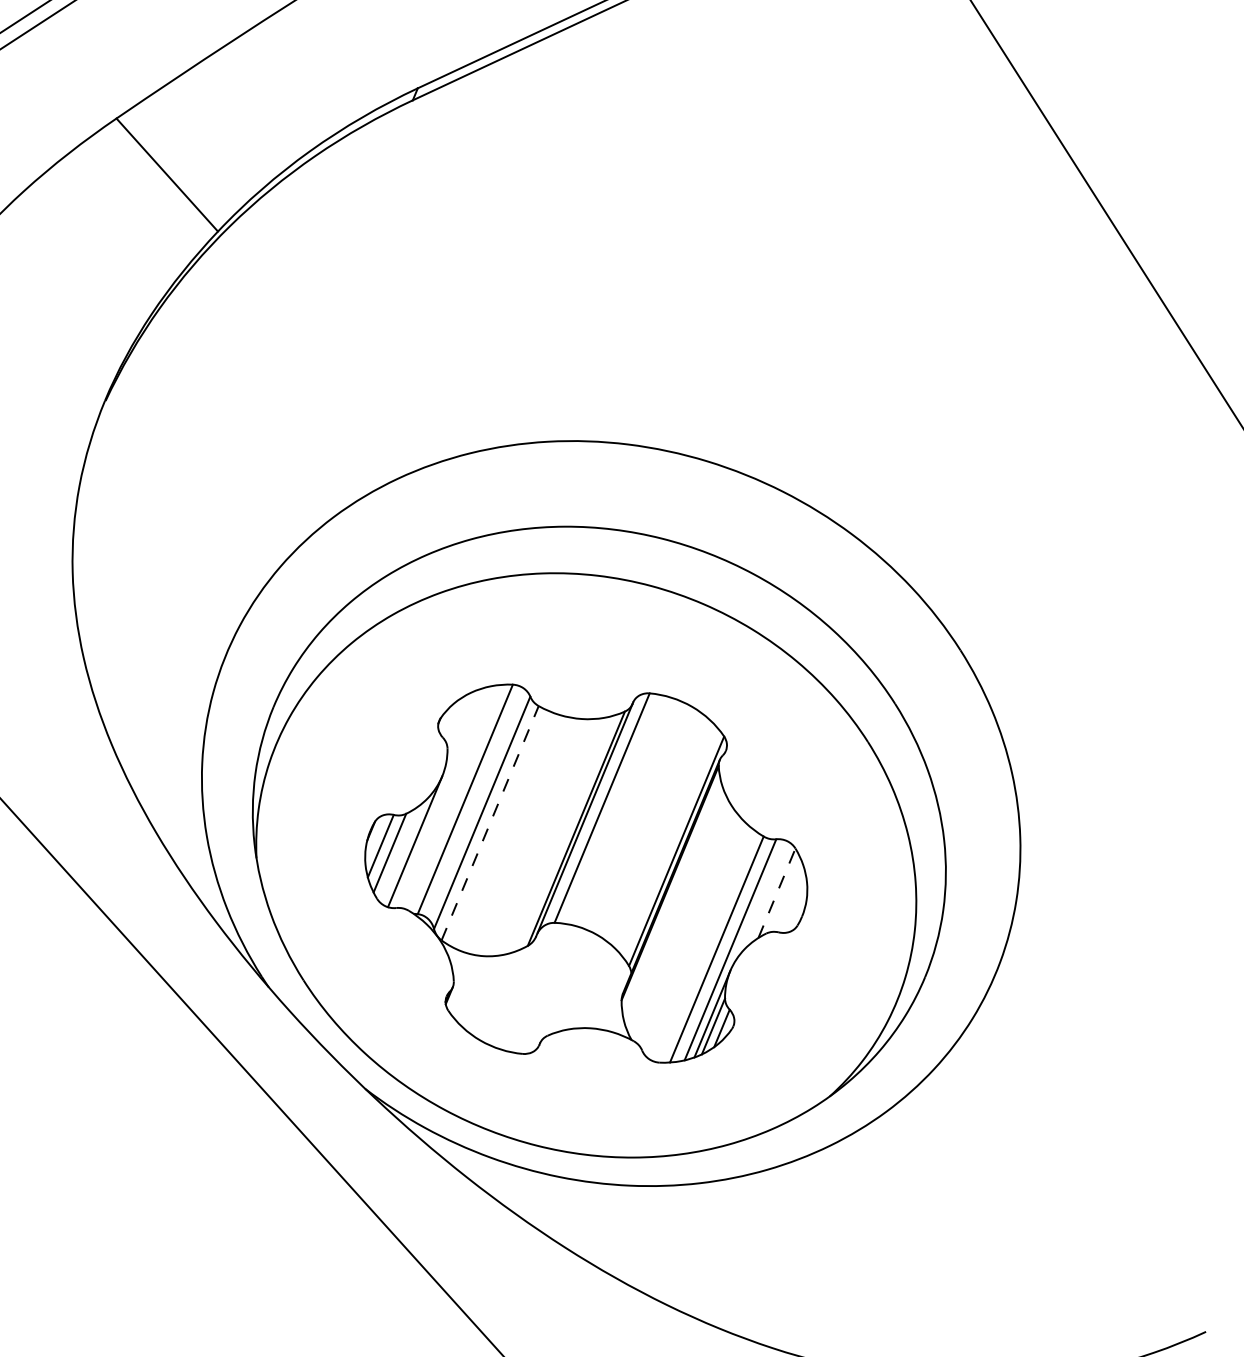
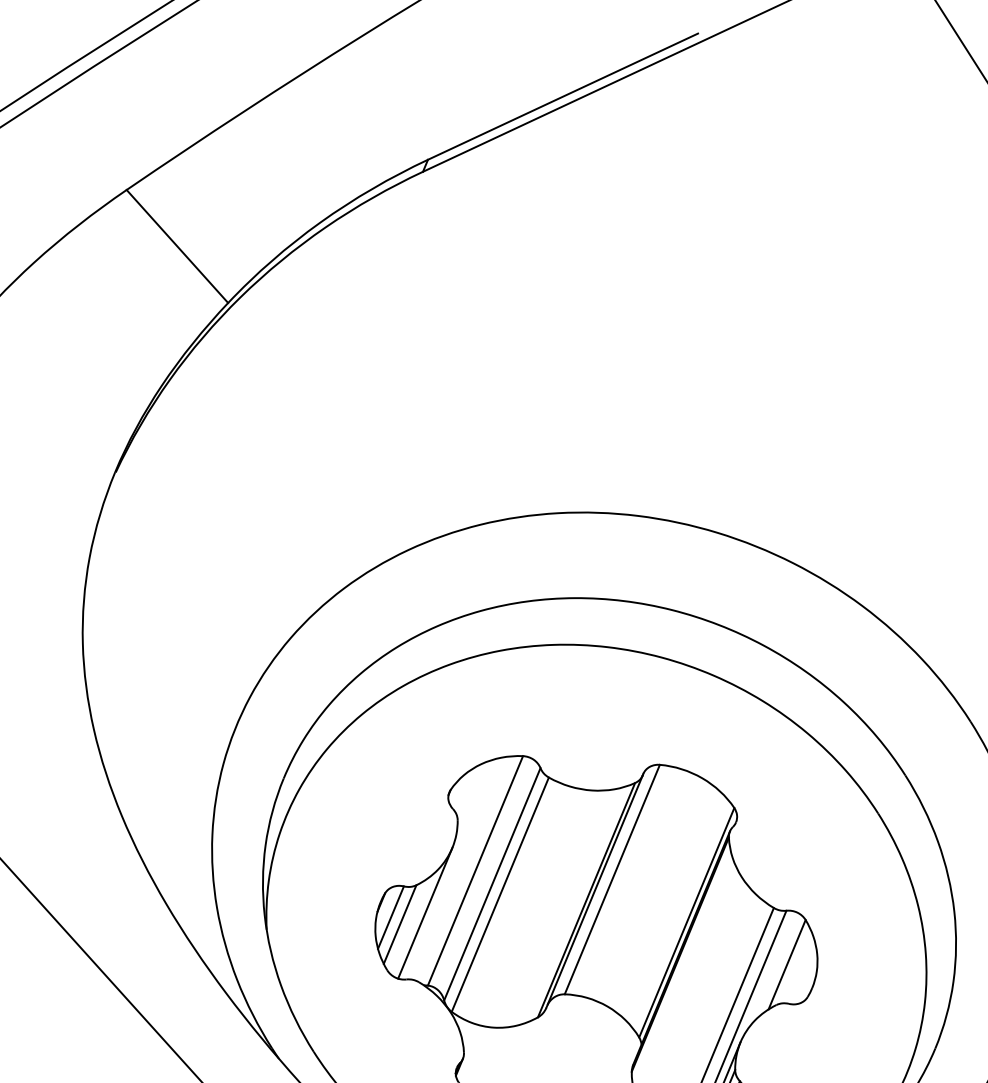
line: (490, 823) -> (500, 894), dashed -> solid
line: (777, 892) -> (787, 963), dashed -> solid

